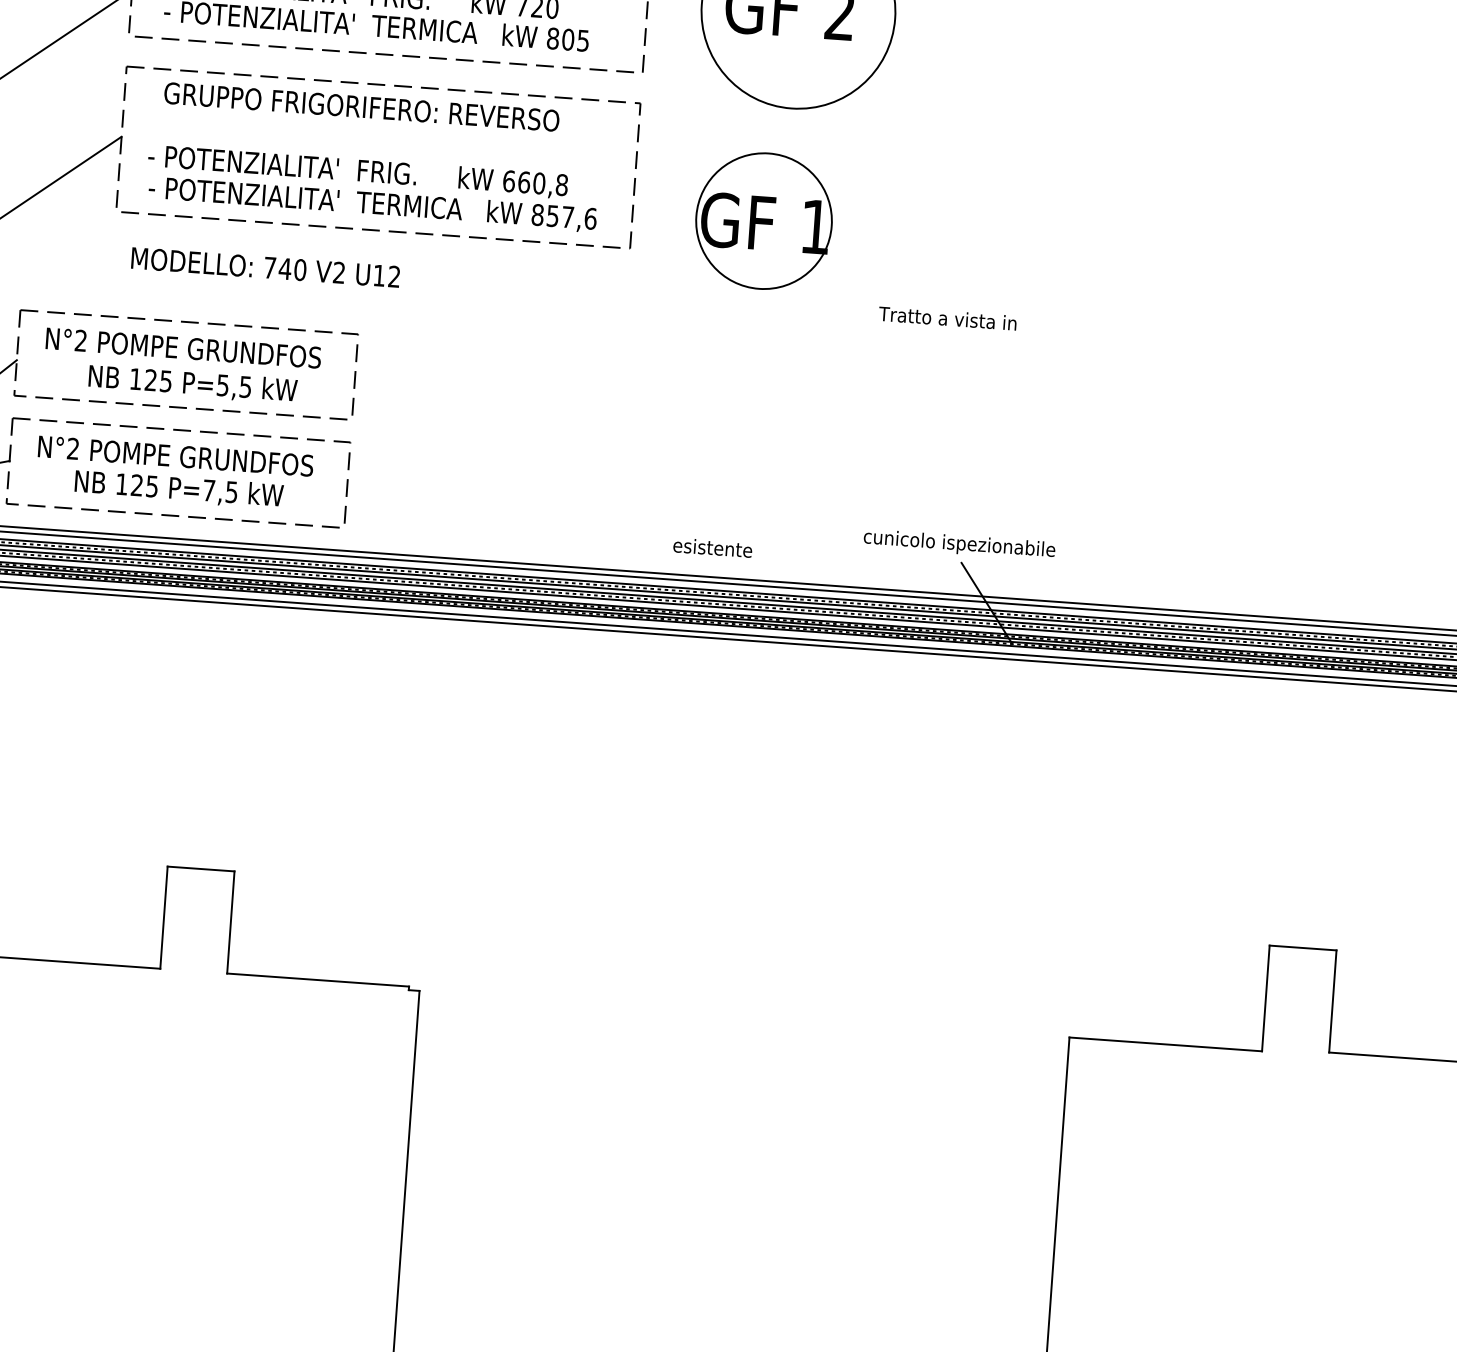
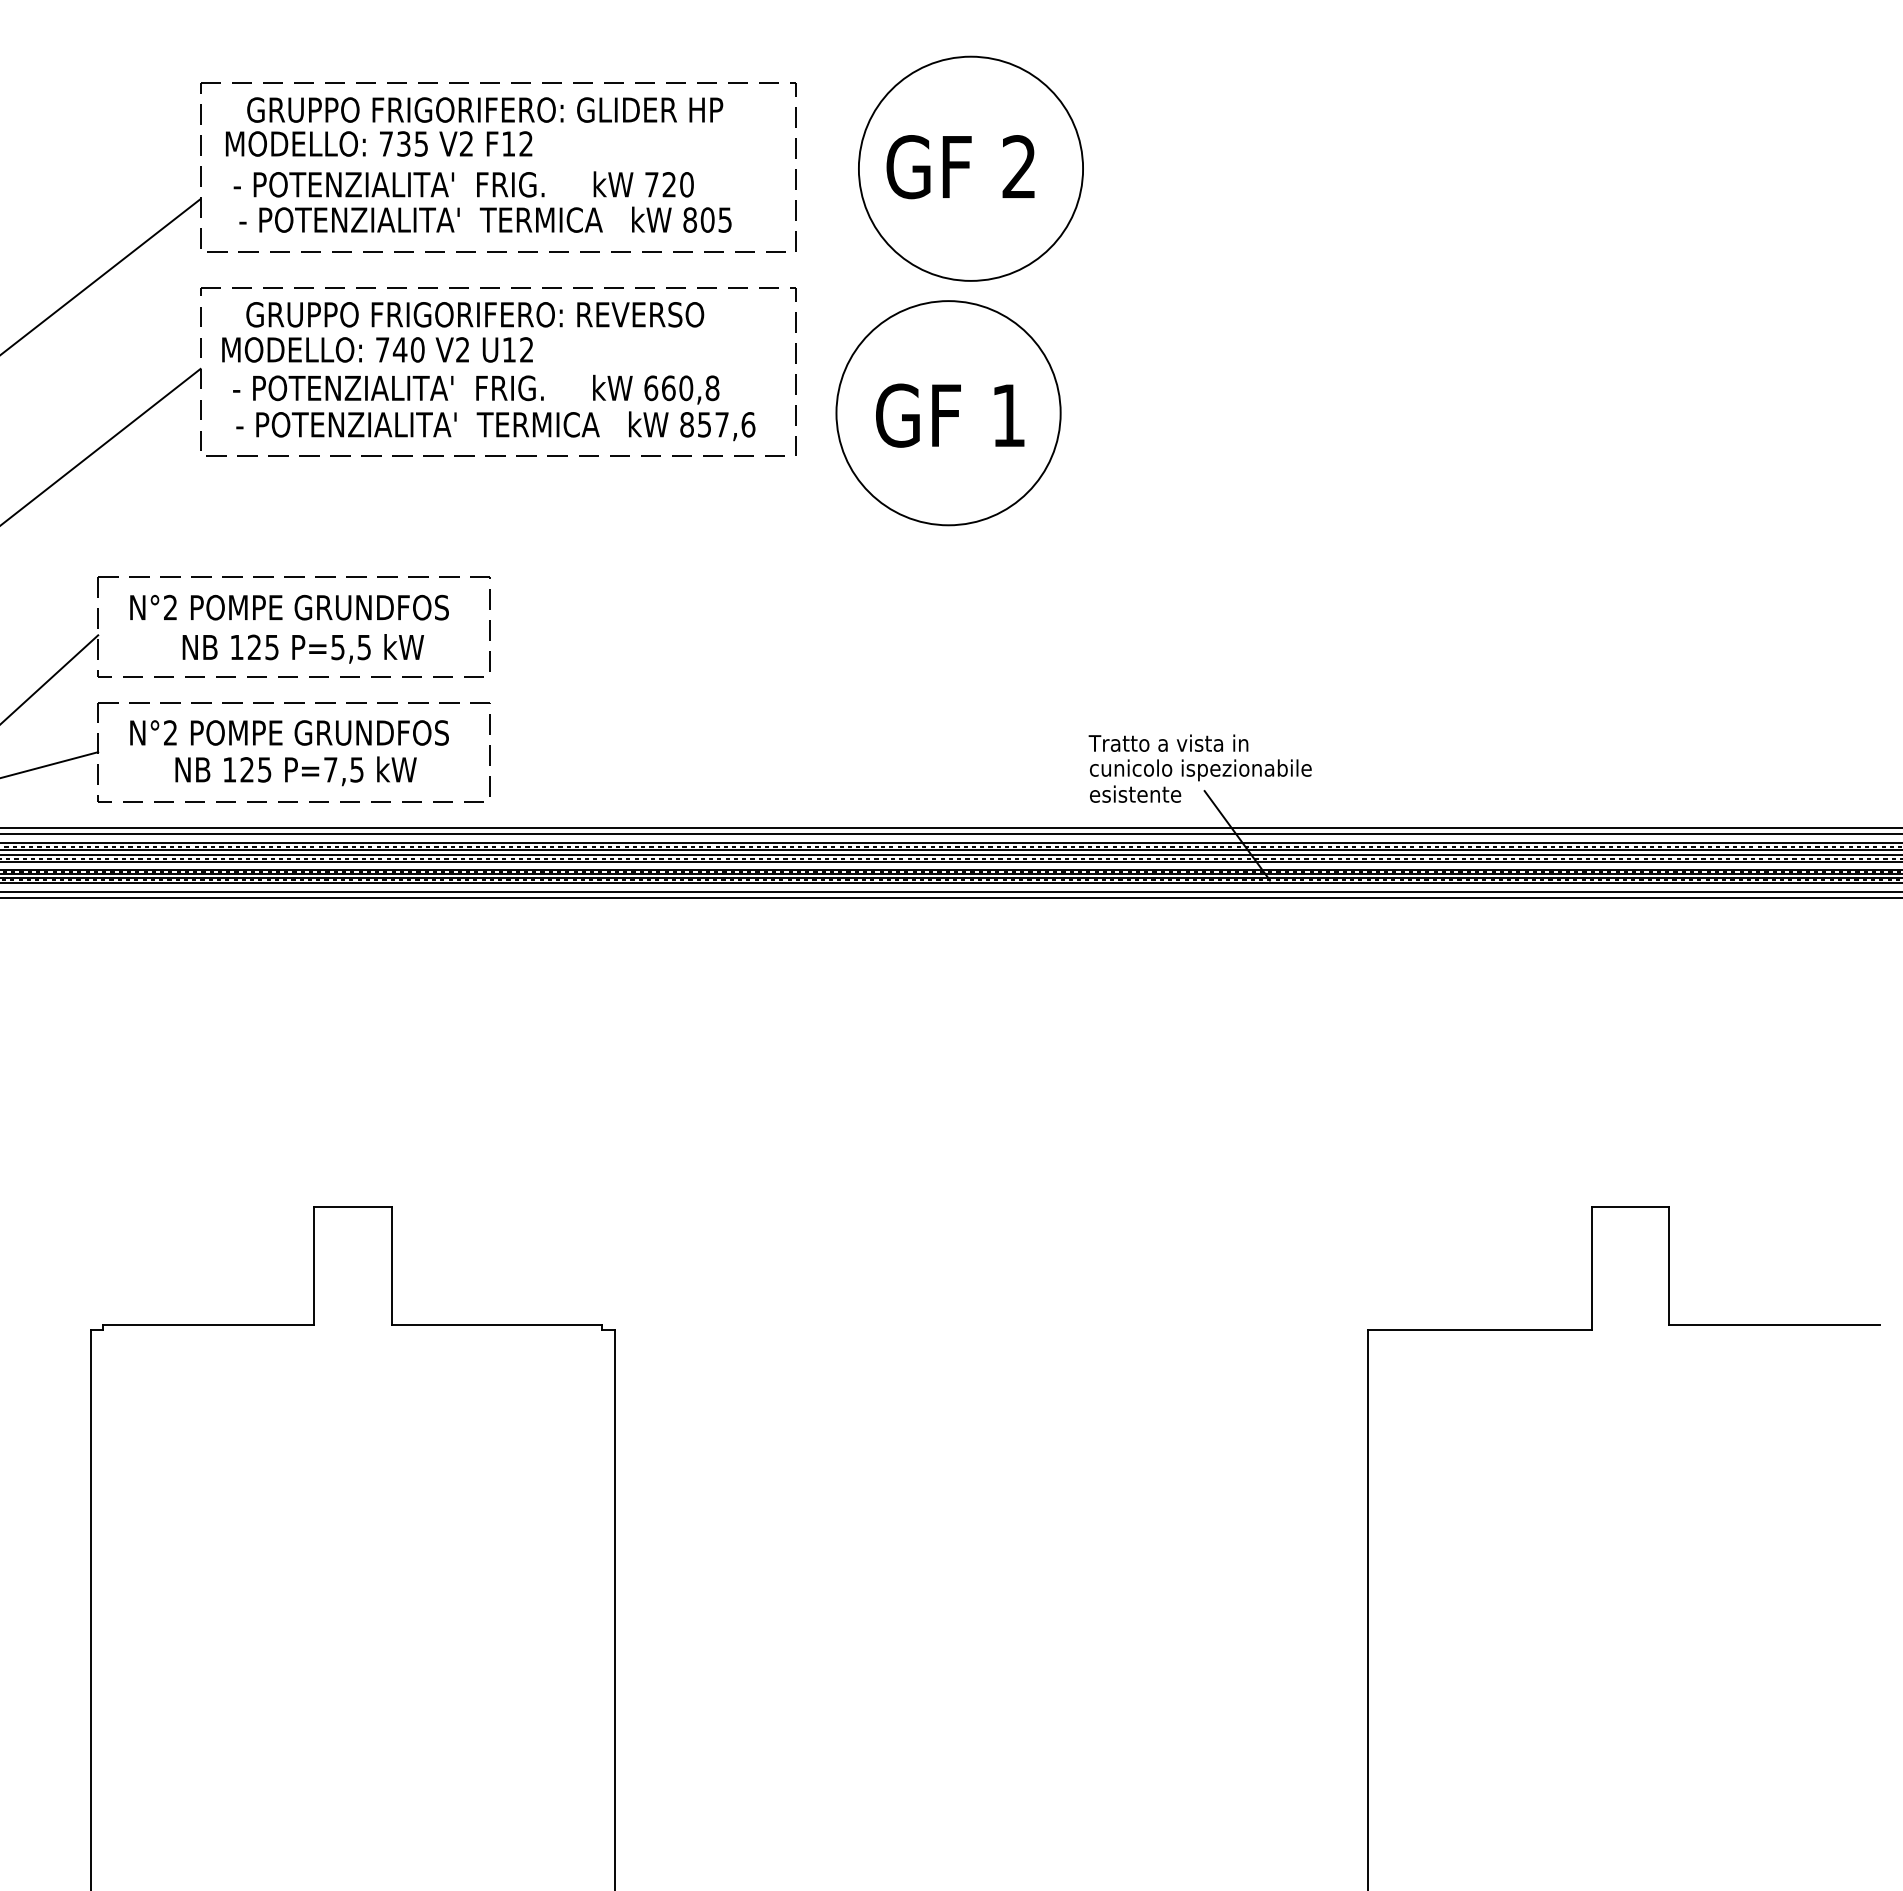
circle: (763, 221) -> (948, 413), size x1.43
text: (265, 267) -> (377, 349), moved
text: (947, 317) -> (1168, 742), moved
text: (712, 547) -> (1135, 793), moved

